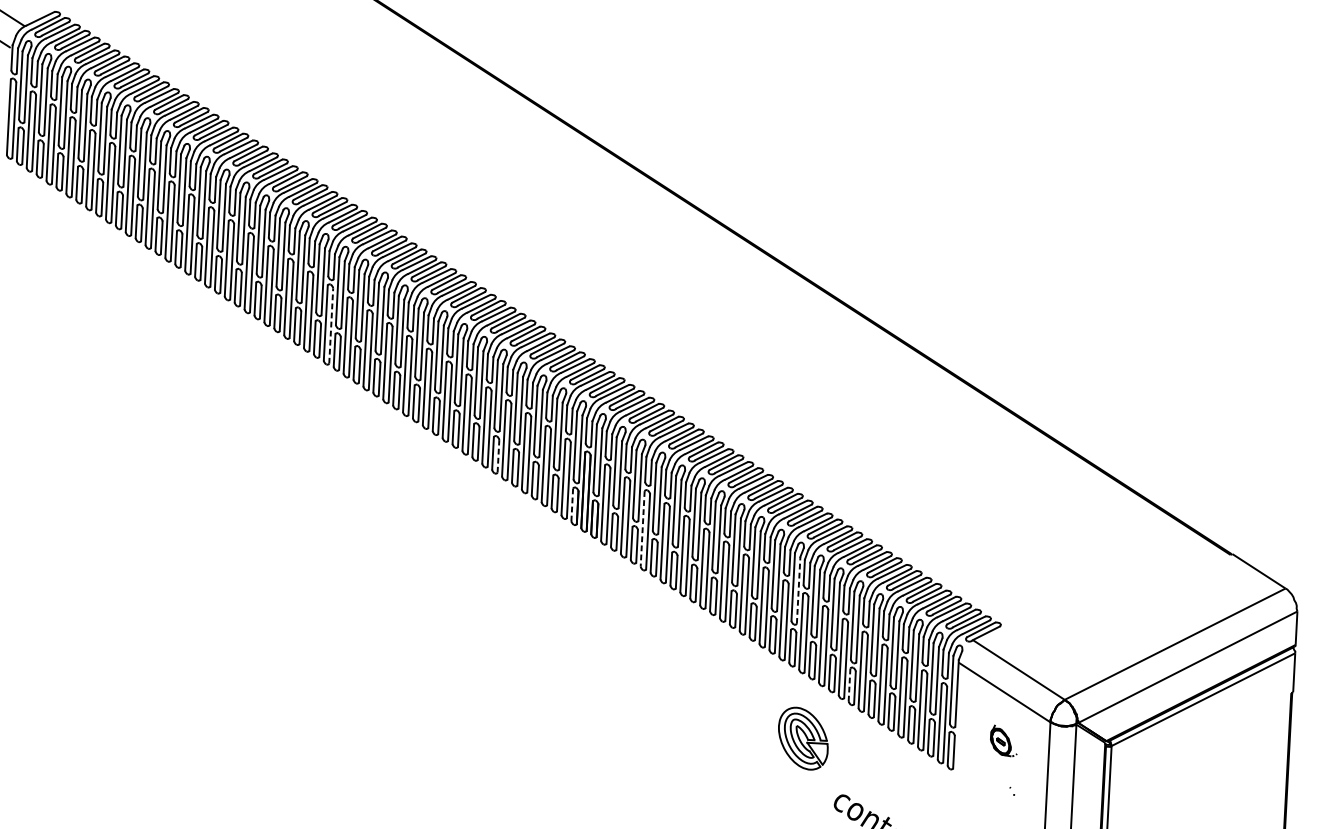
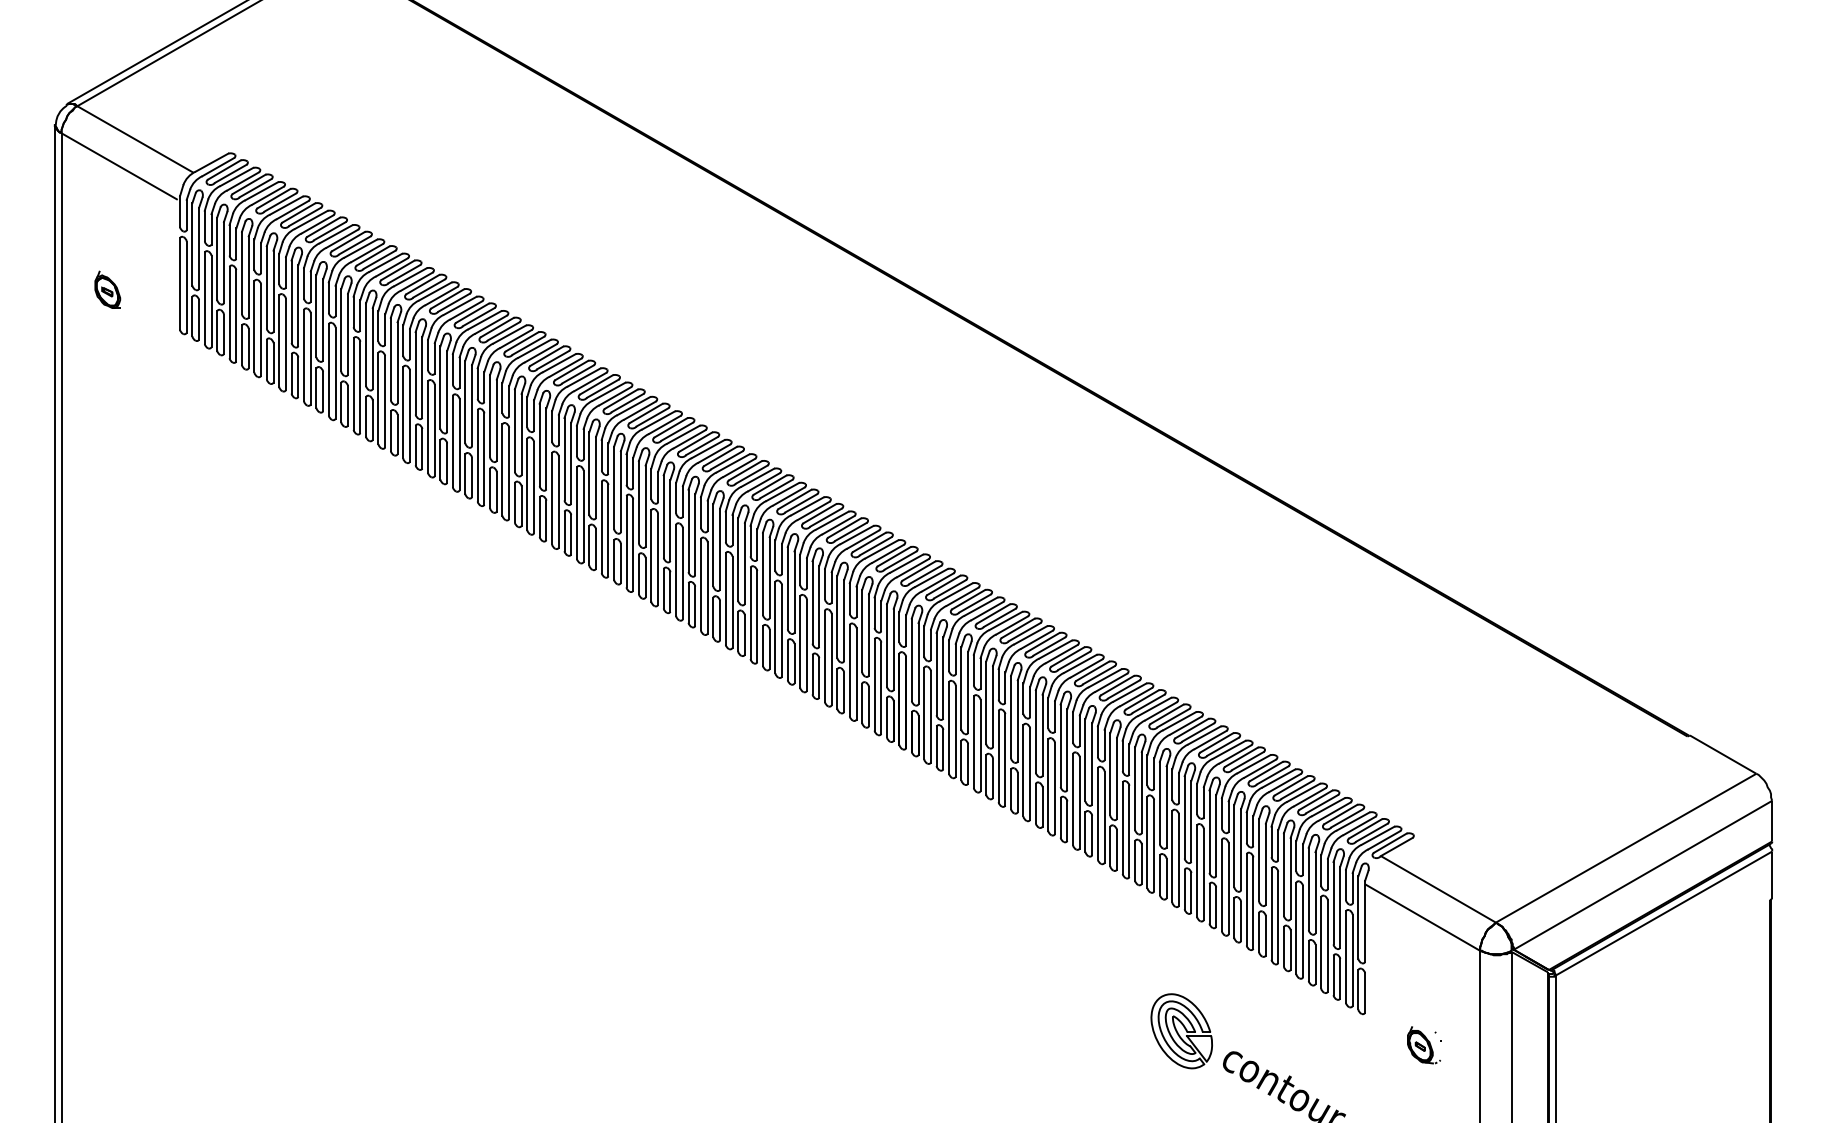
line: (331, 326) -> (583, 516), dashed -> solid
line: (498, 456) -> (794, 663), dashed -> solid
line: (571, 504) -> (886, 717), dashed -> solid
line: (642, 529) -> (973, 742), dashed -> solid
line: (798, 590) -> (1166, 806), dashed -> solid
line: (849, 685) -> (1234, 918), dashed -> solid
part: (803, 738) -> (1181, 1031), moved
part: (1003, 741) -> (1423, 1045), moved

